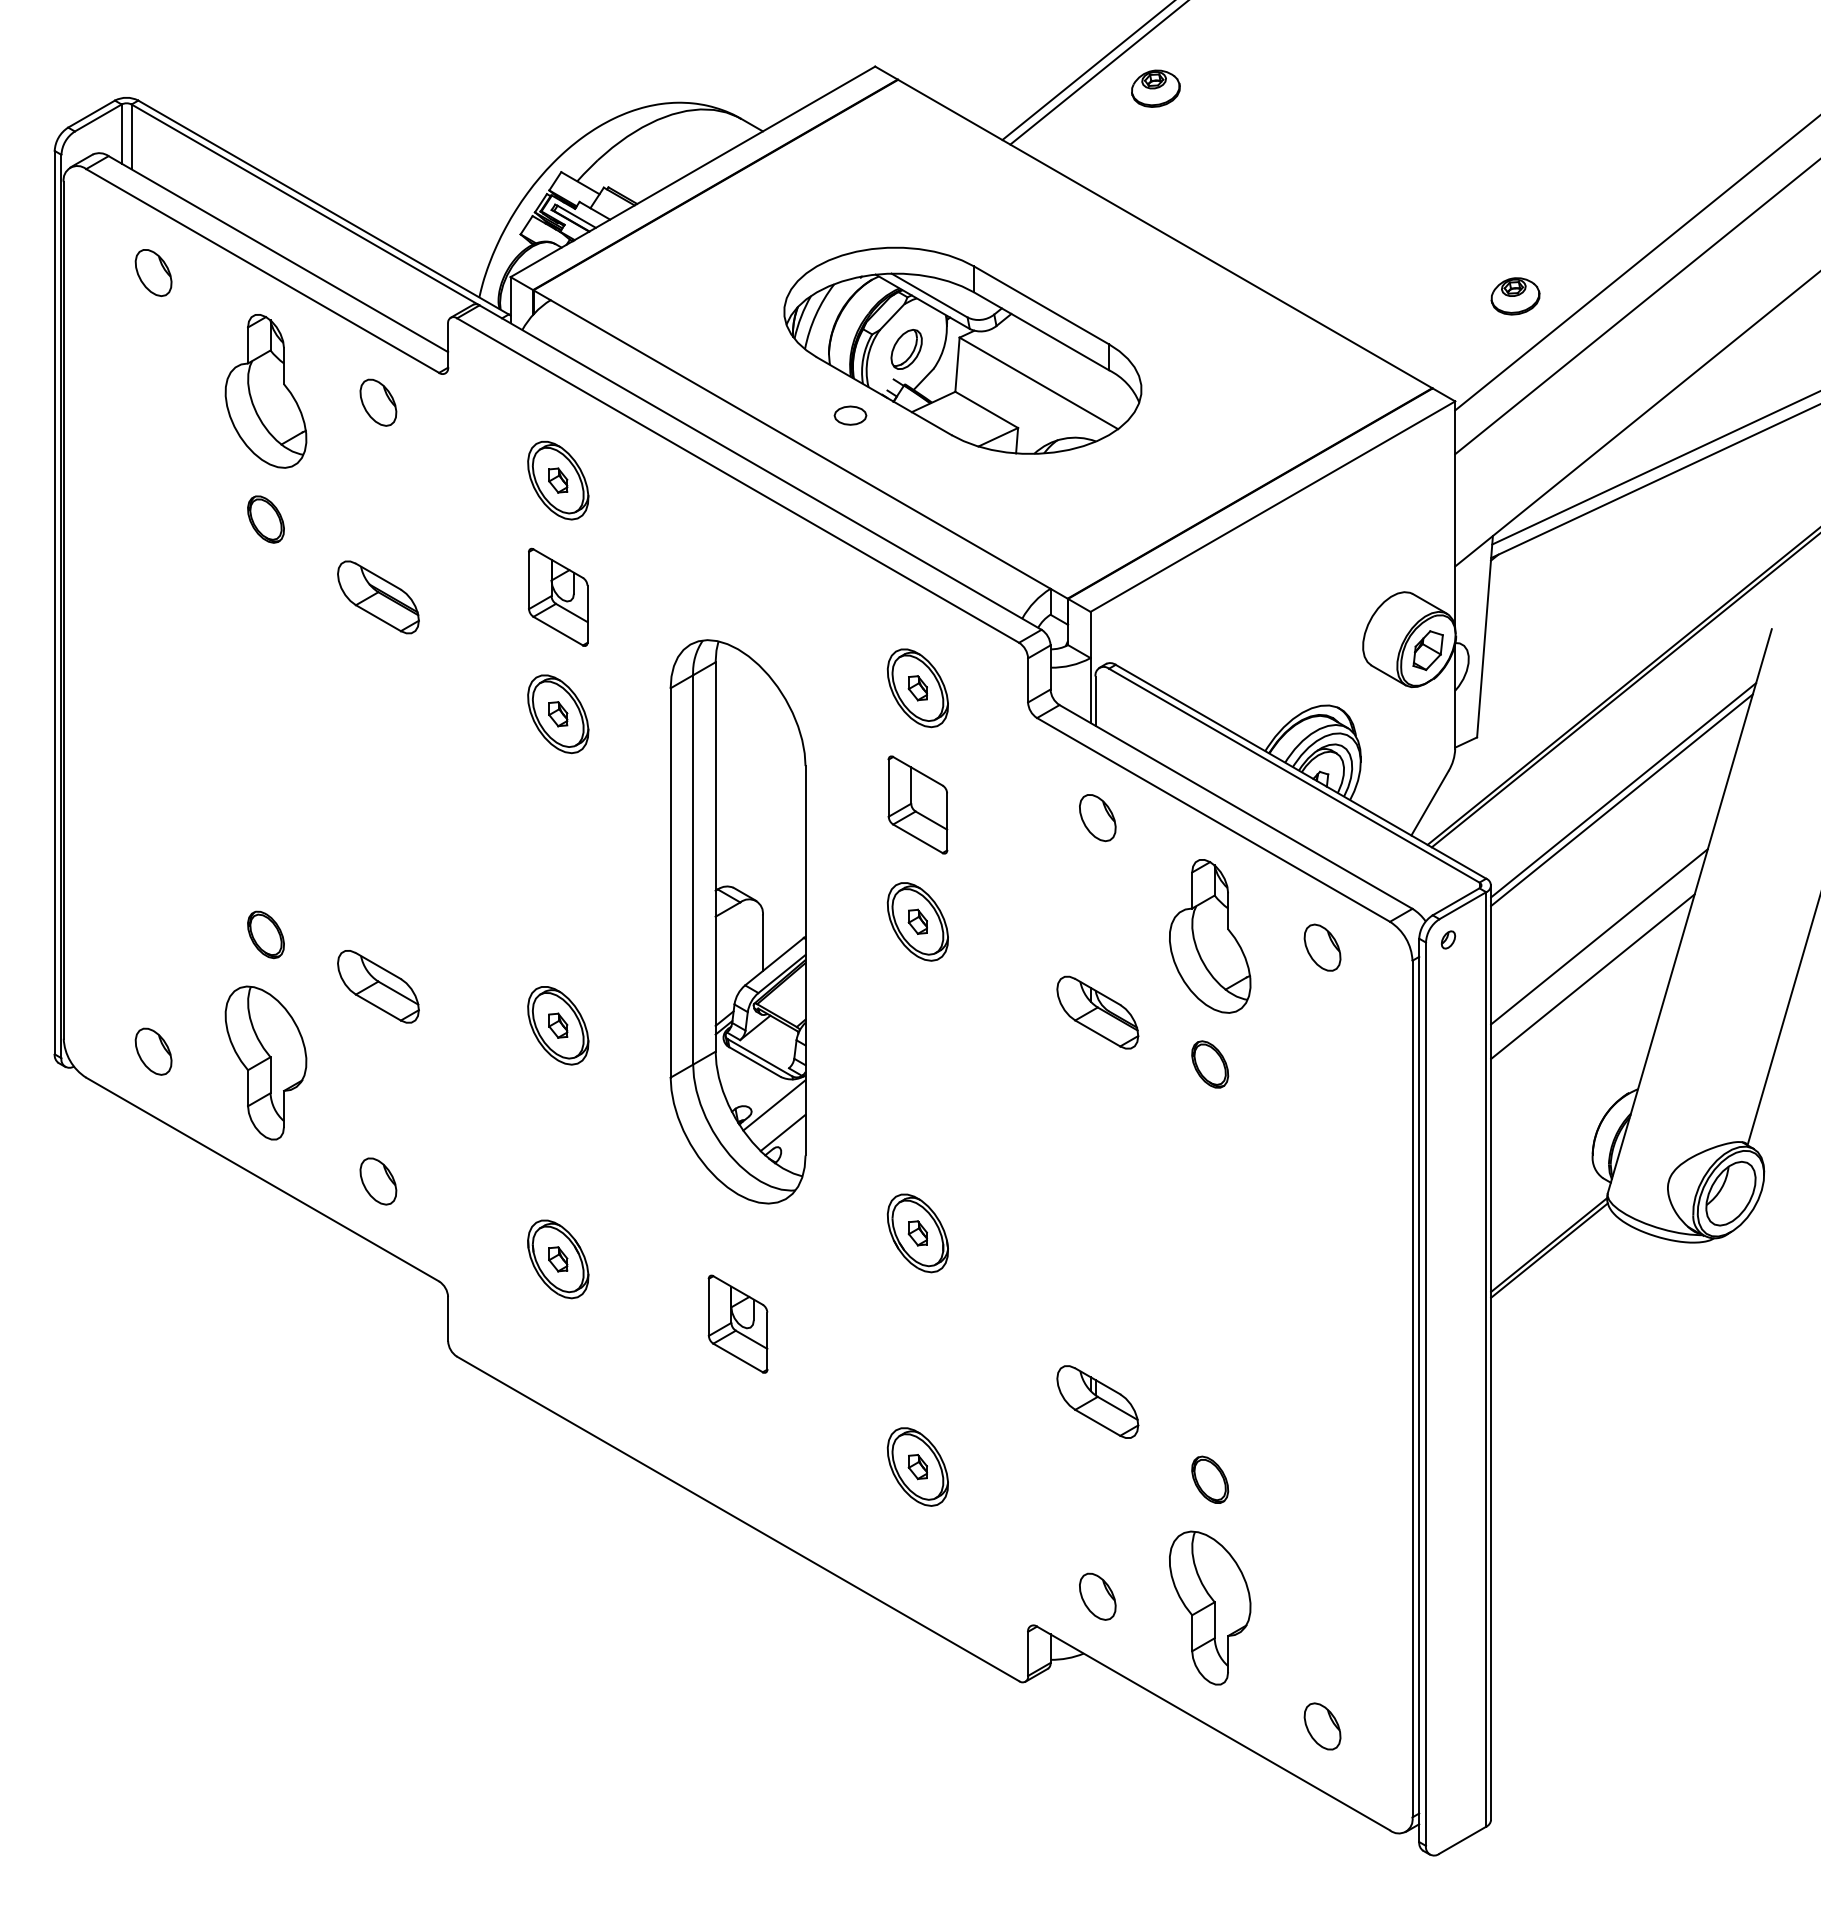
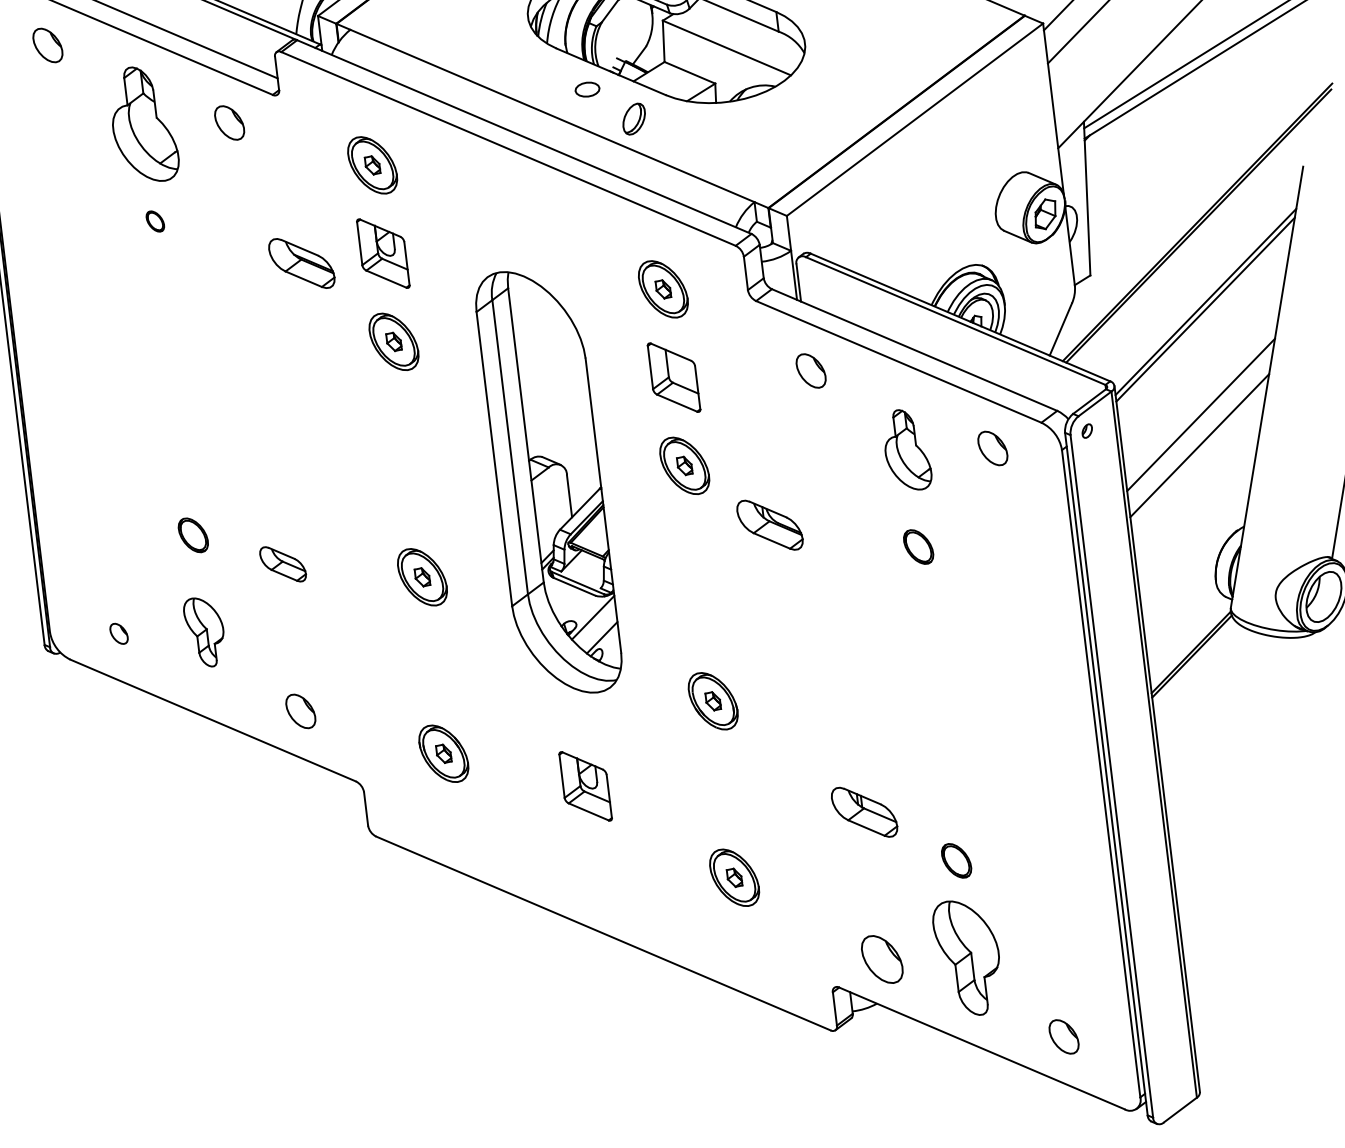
part: (906, 349) -> (634, 119), moved
part: (265, 519) -> (155, 221), size x0.6
part: (378, 597) -> (301, 263), moved
part: (1210, 936) -> (907, 450), size x0.7
part: (378, 986) -> (283, 564), size x0.7
part: (1097, 1012) -> (769, 525), moved
part: (153, 1051) -> (119, 633), size x0.6
part: (265, 1062) -> (204, 631), size x0.6
part: (1097, 1596) -> (882, 959), size x1.4

